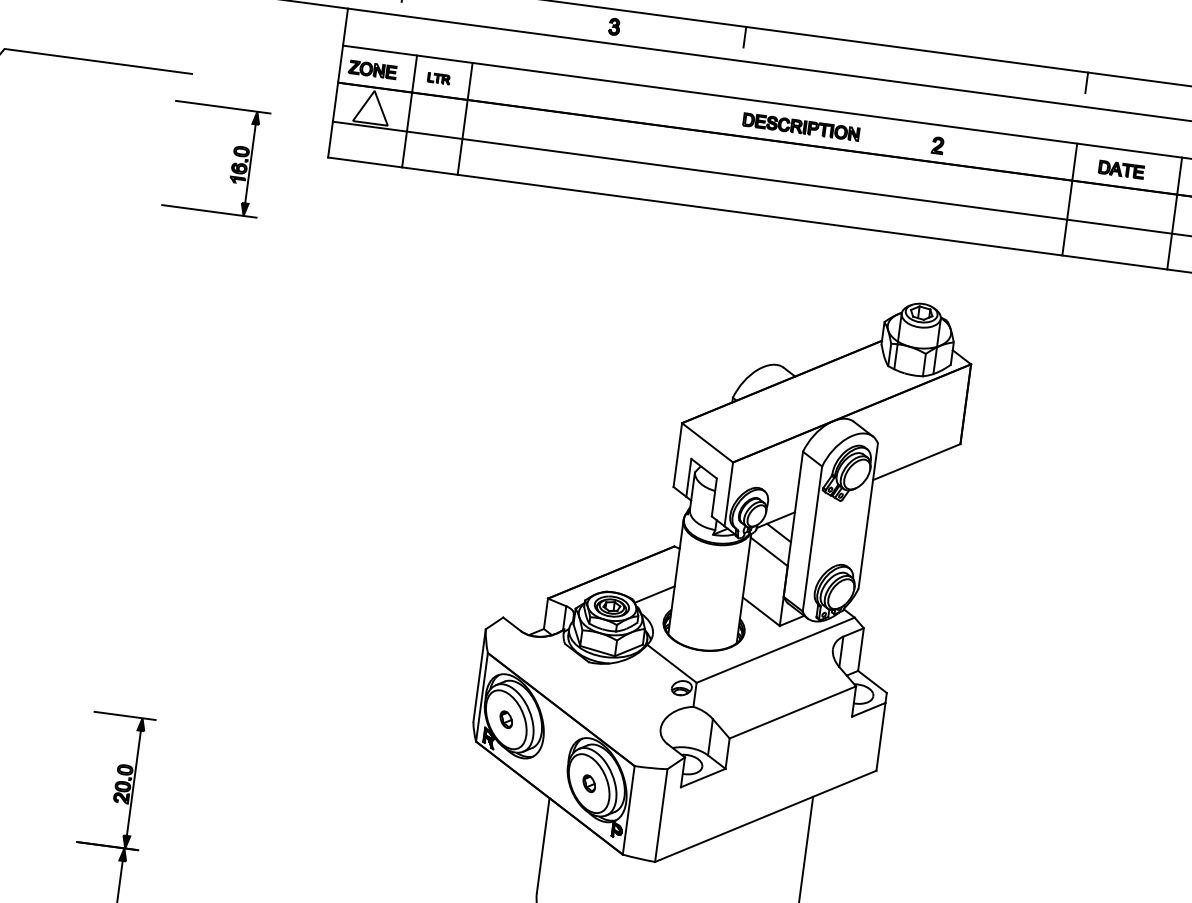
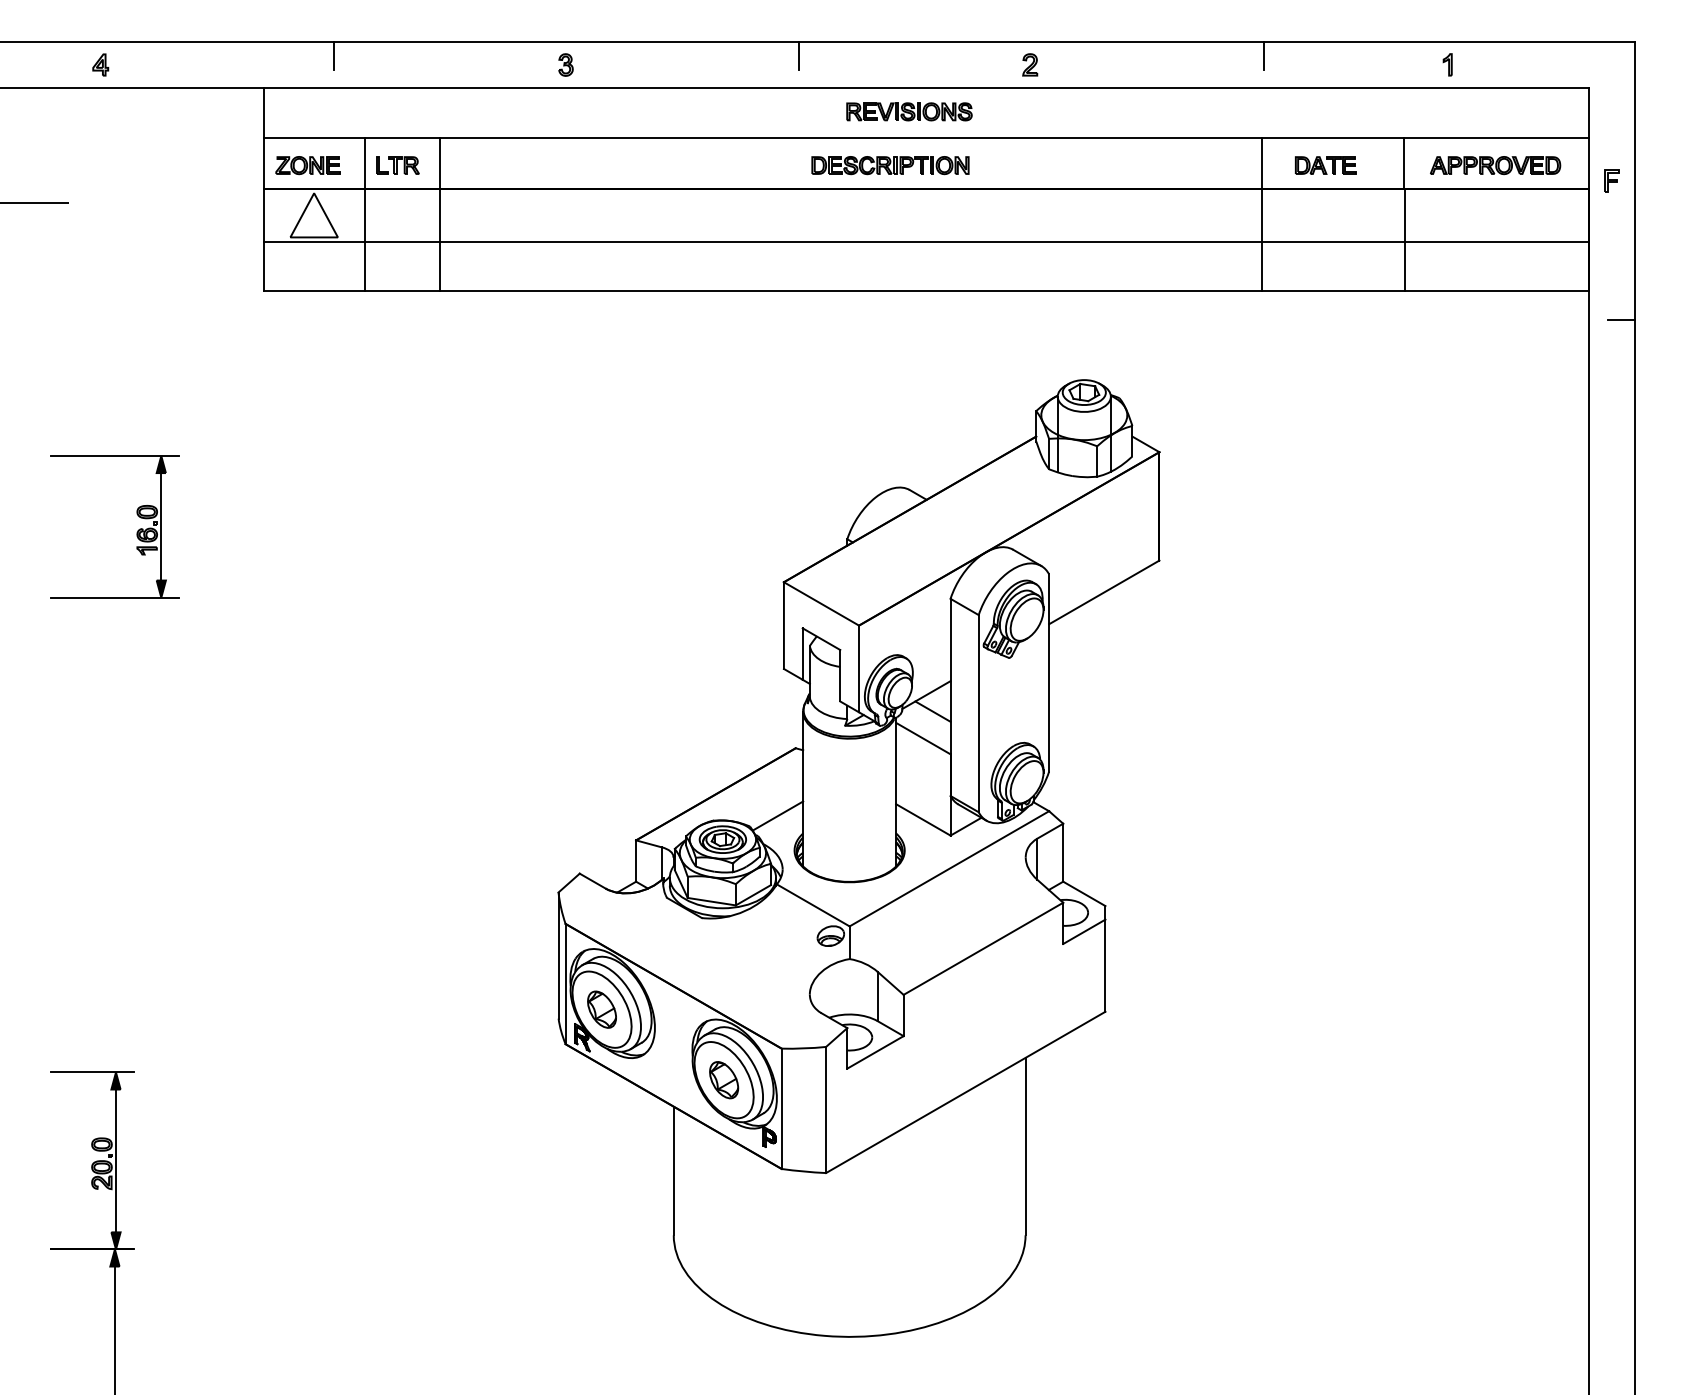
part: (614, 26) -> (565, 64), moved
part: (438, 78) -> (397, 165), size x1.43
part: (820, 89) -> (909, 111), added
part: (938, 145) -> (1030, 64), moved
part: (231, 165) -> (136, 532), moved
part: (505, 719) -> (601, 1009), size x1.67
part: (589, 783) -> (724, 1080), size x1.67

